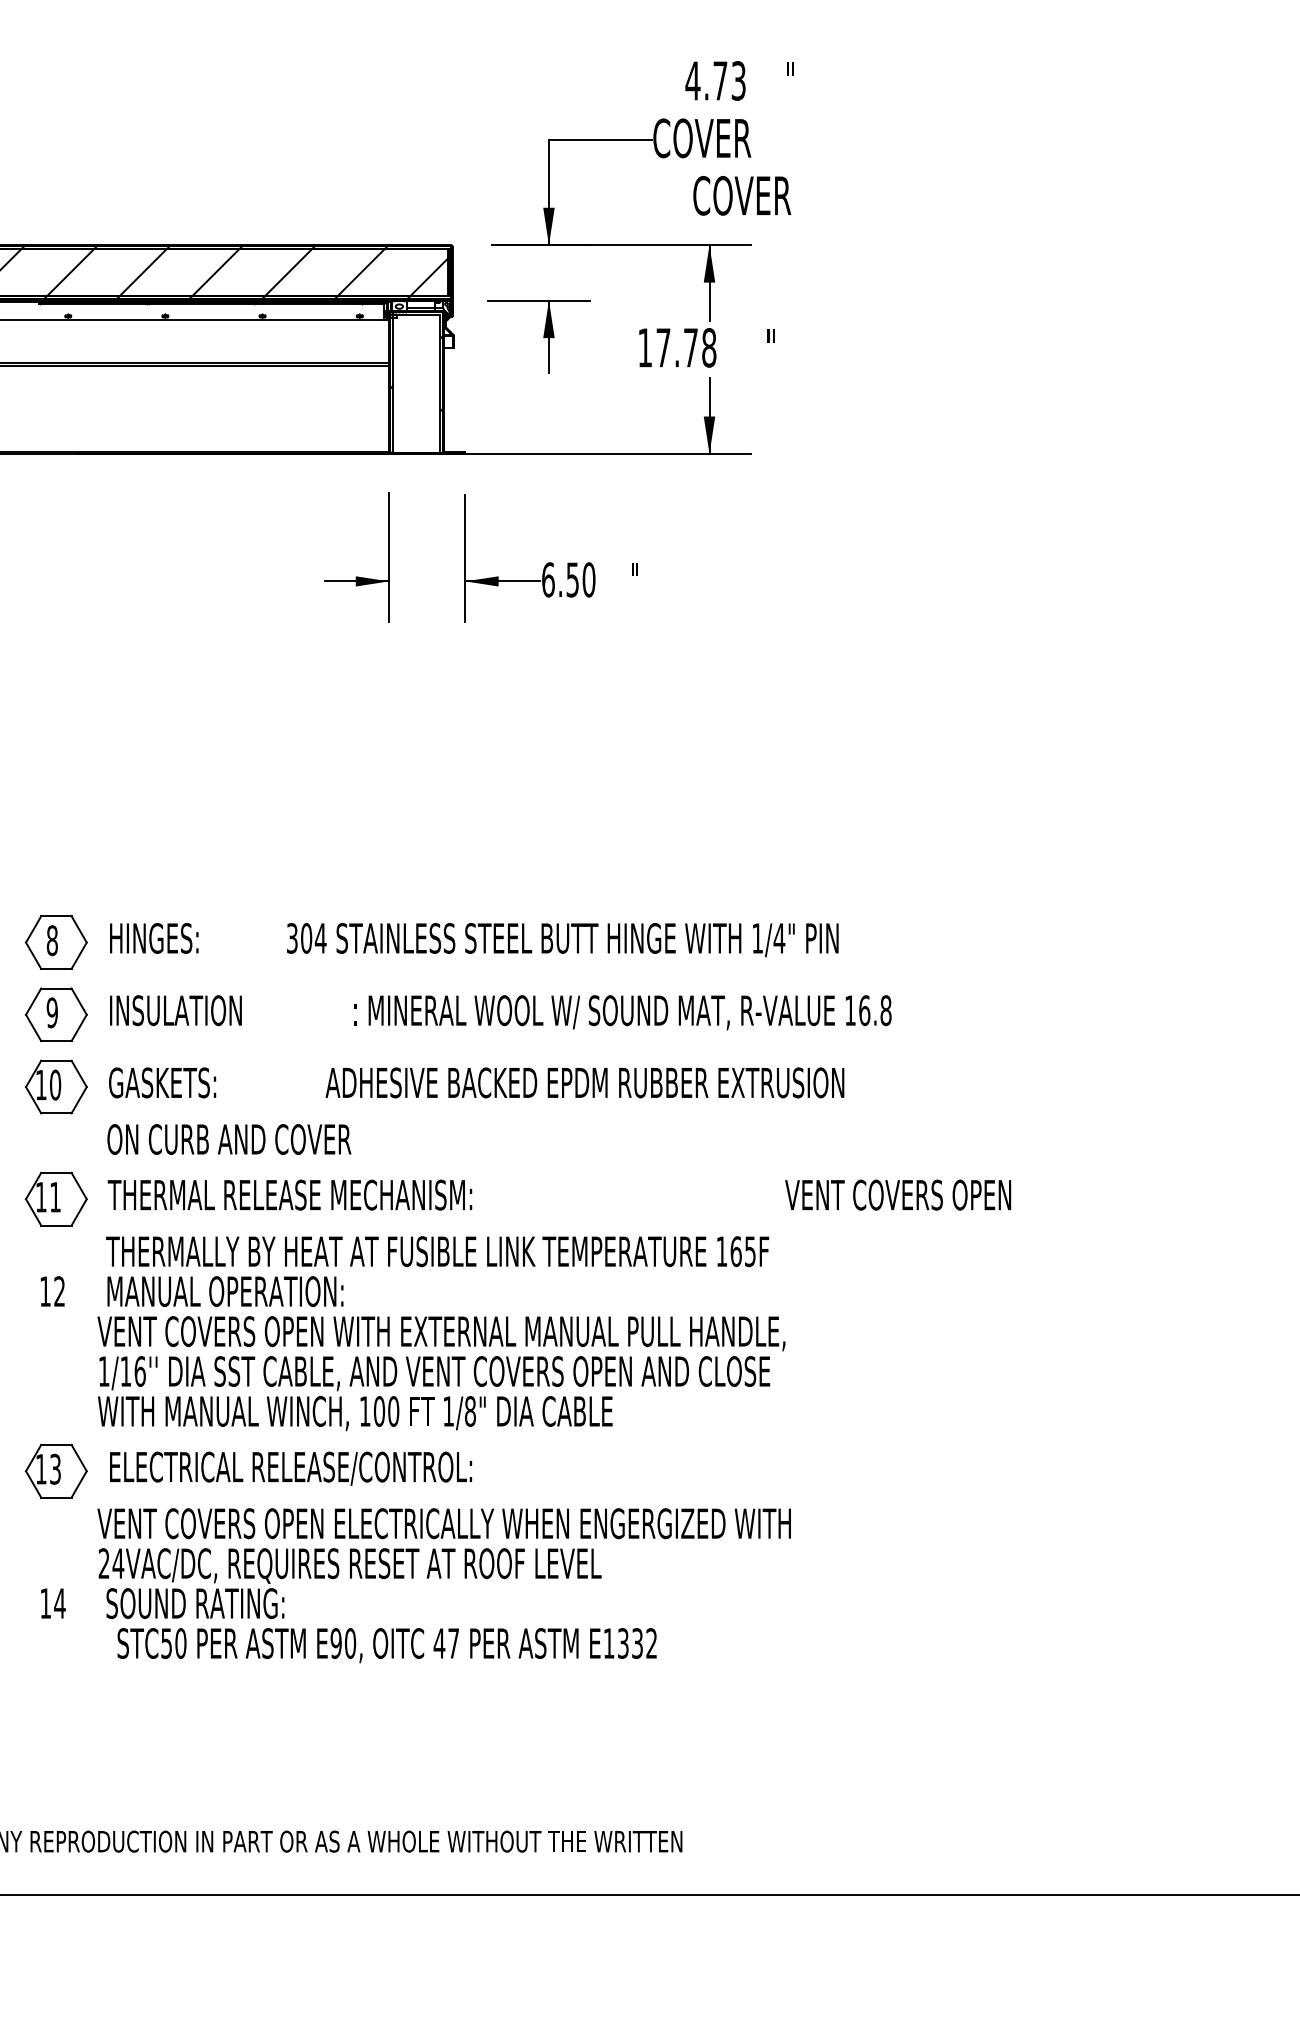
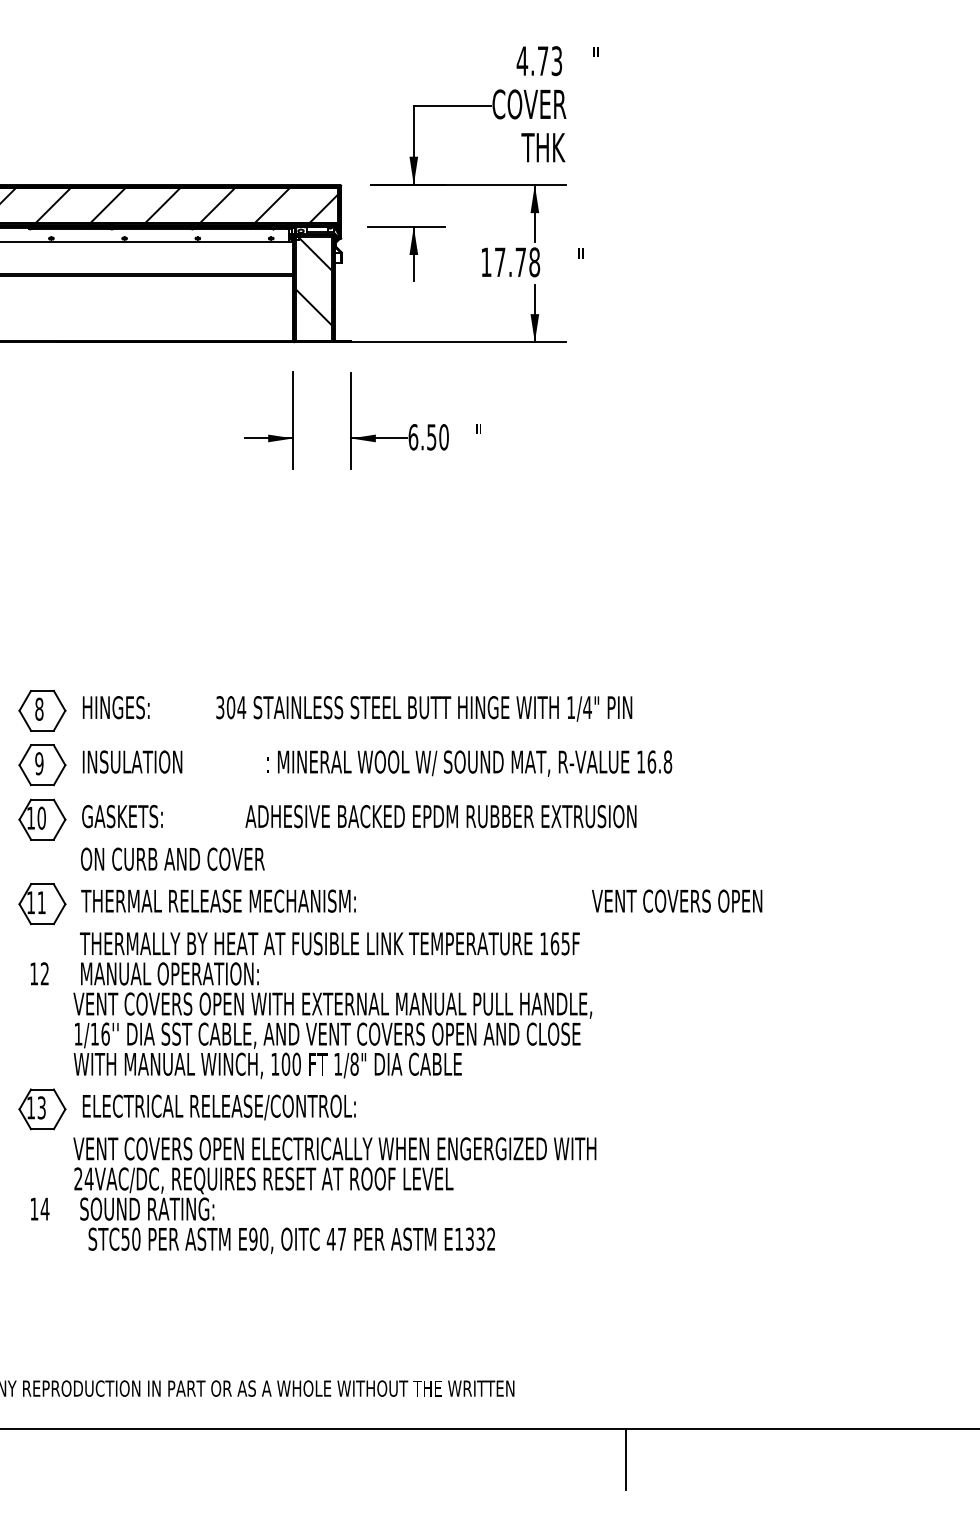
text: (740, 195) -> (558, 147), COVER -> THK
hatch: (415, 373) -> (313, 281), added
line: (829, 1934) -> (625, 1458), added

